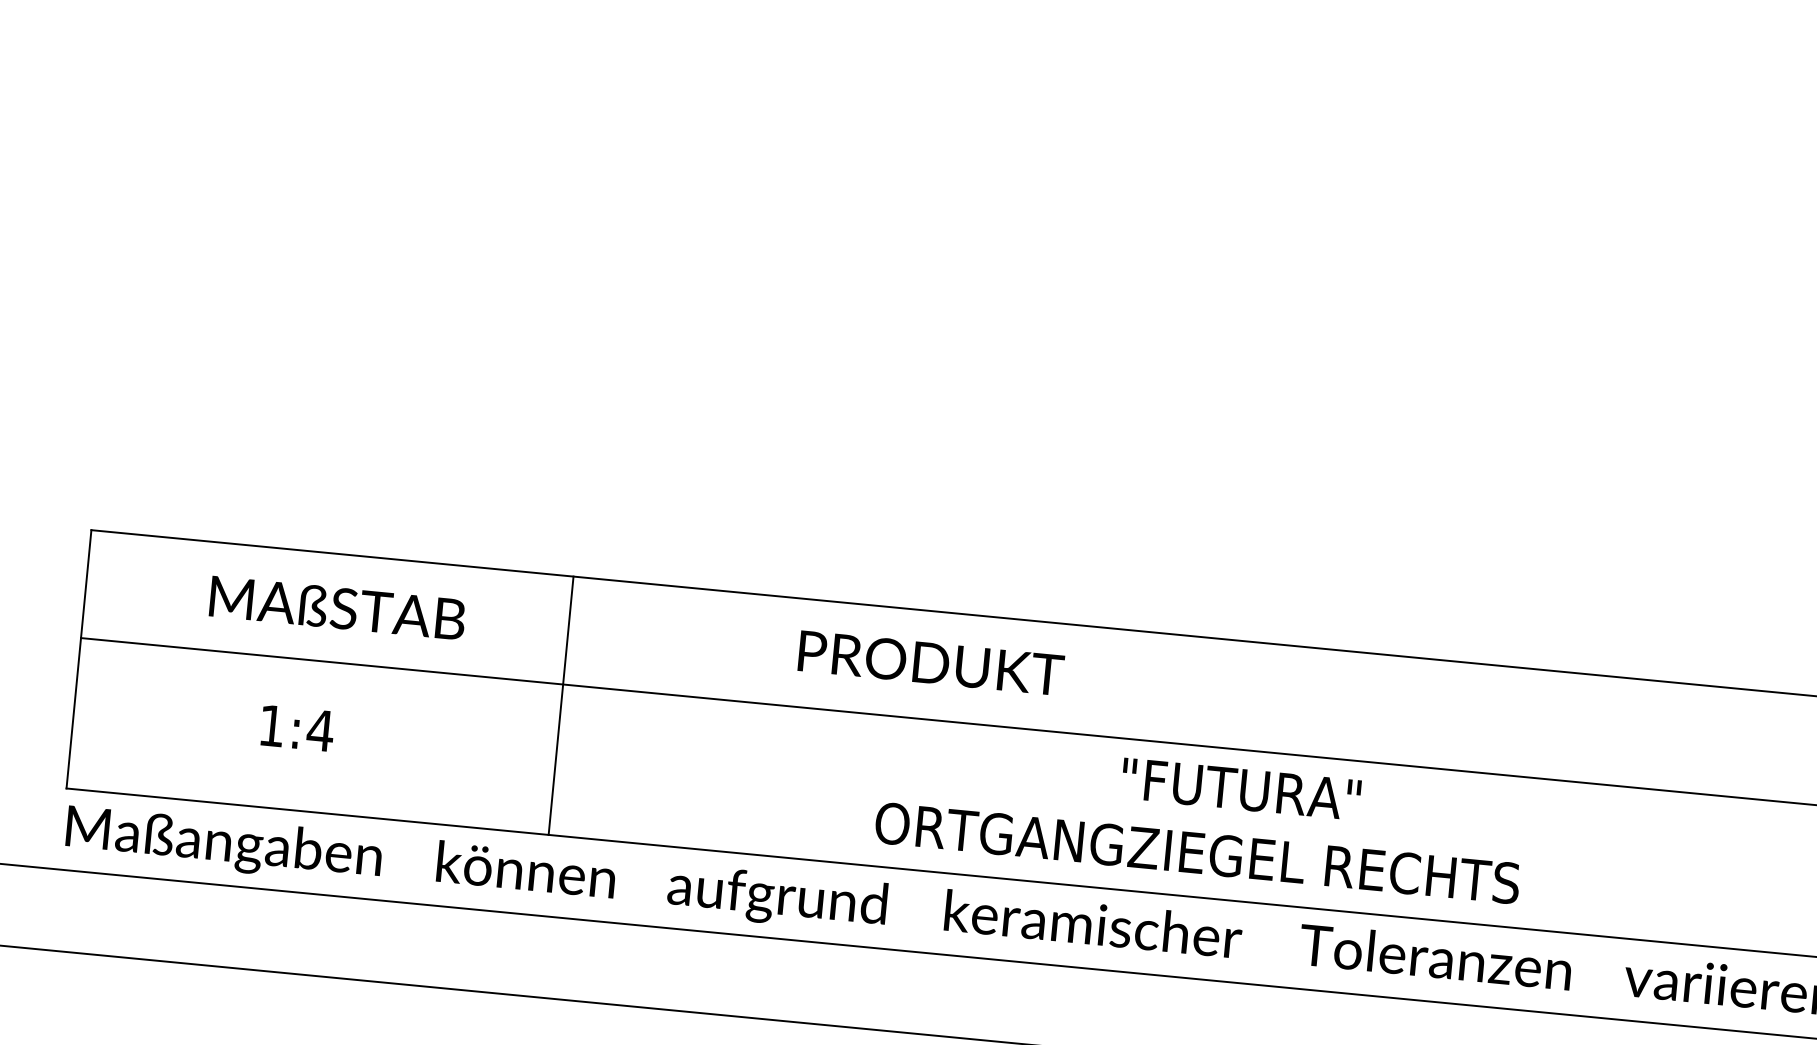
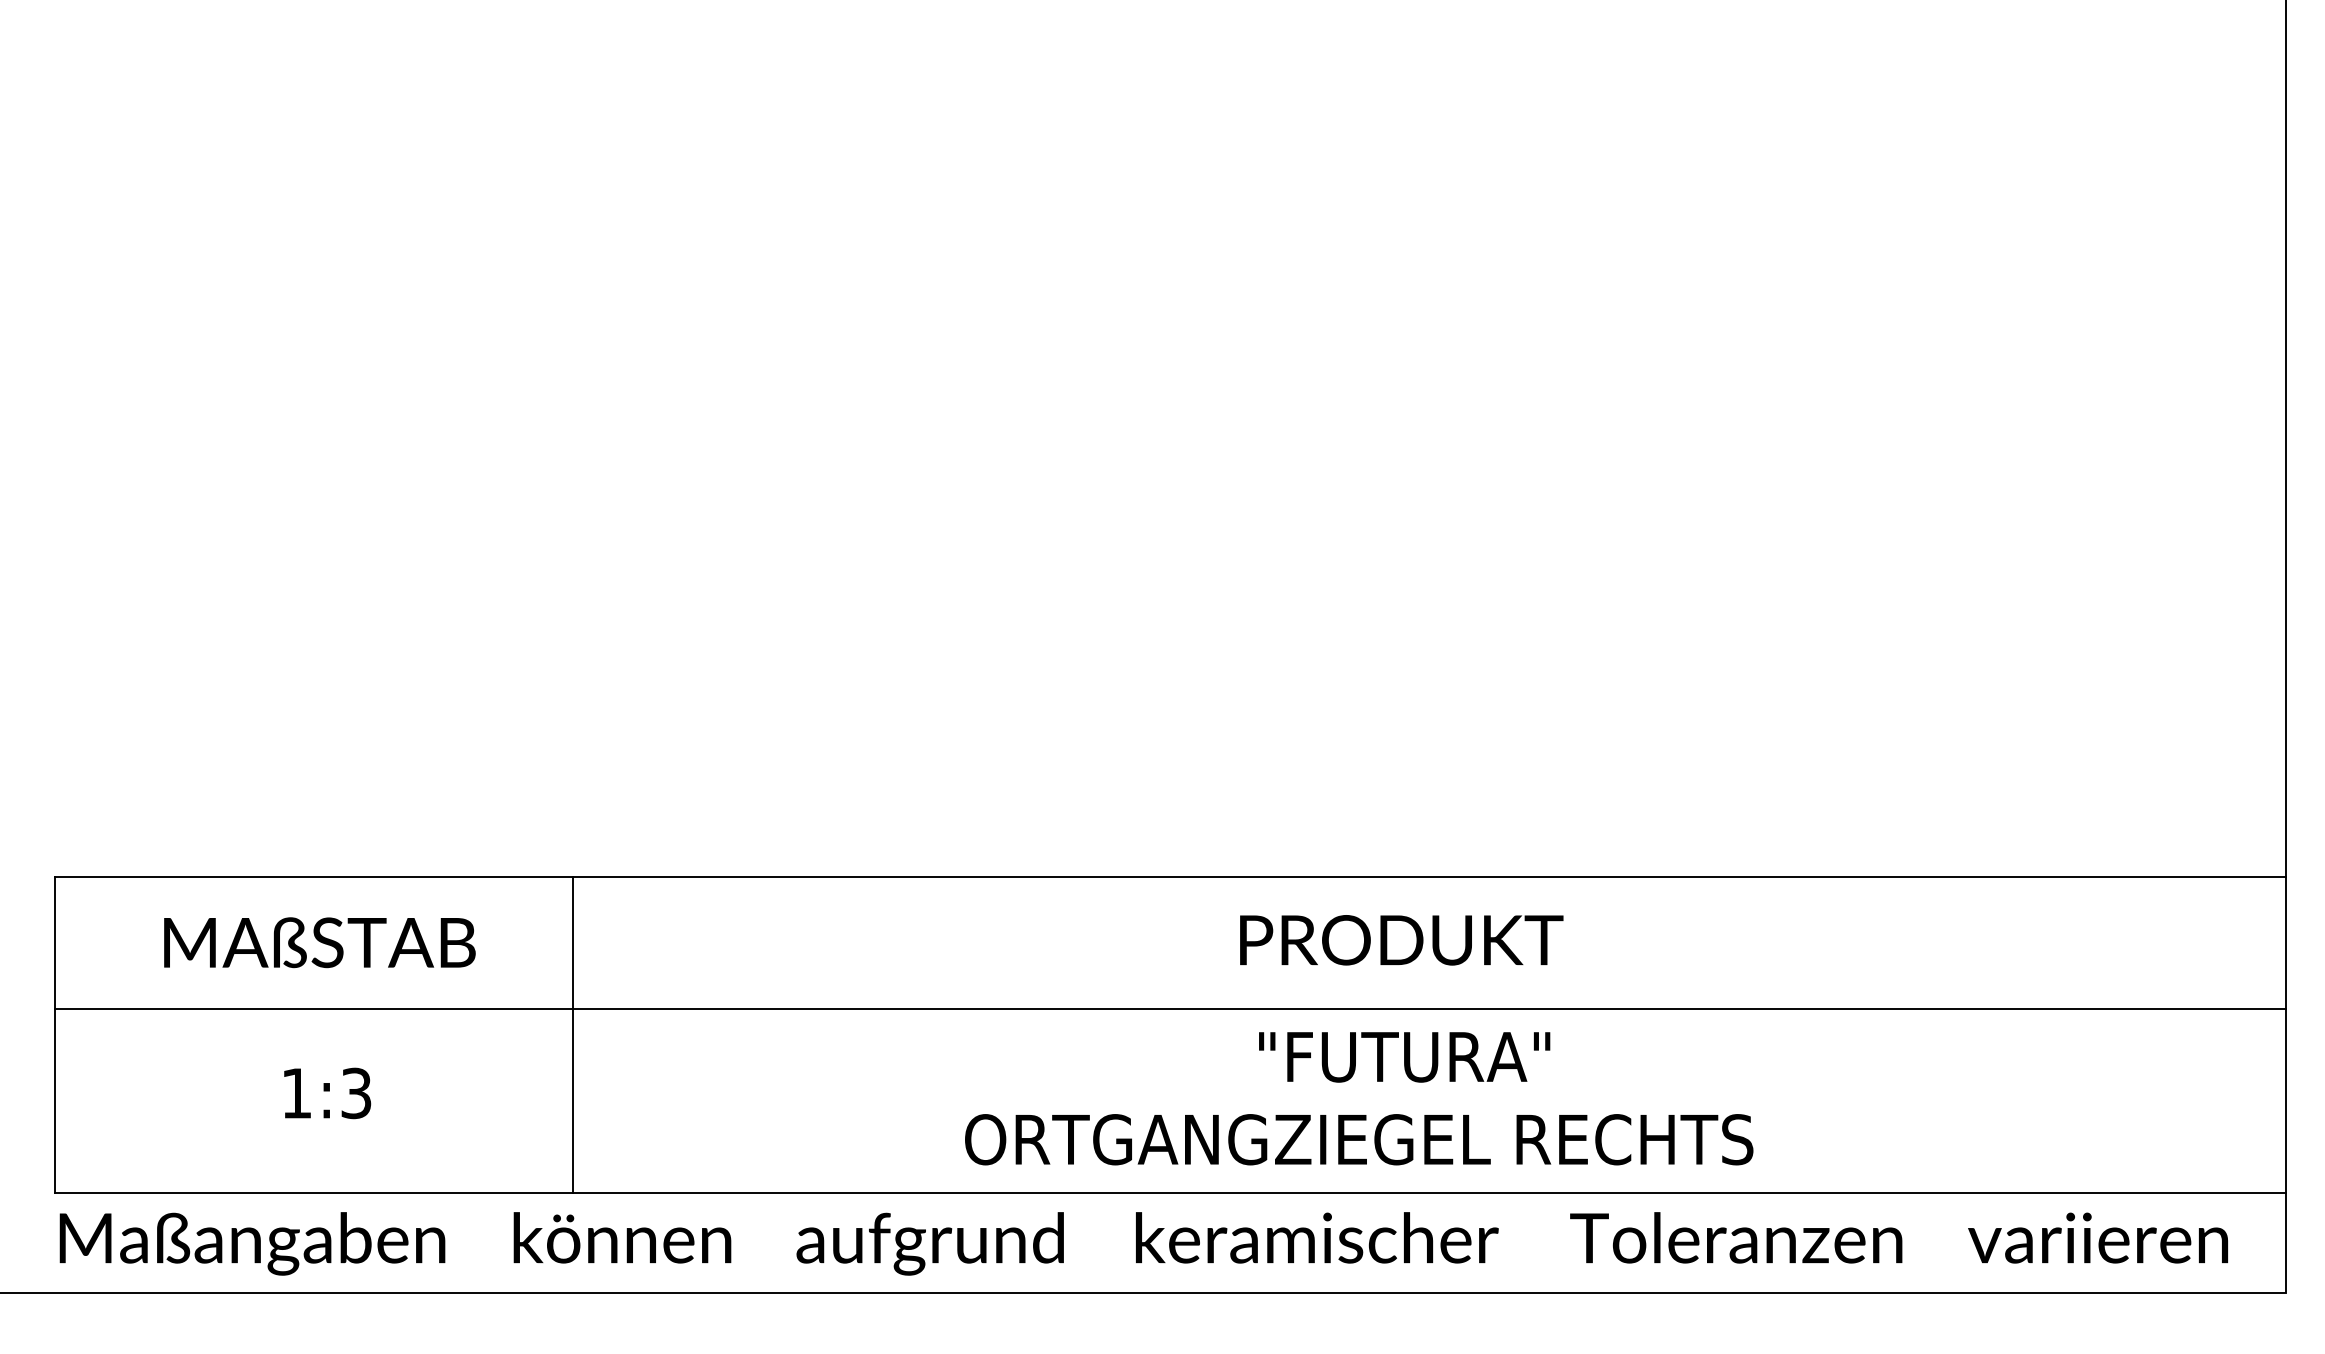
text: (337, 607) -> (319, 942), moved
text: (931, 663) -> (1401, 940), moved
line: (561, 705) -> (573, 1034), moved
text: (320, 730) -> (356, 1093), 1:4 -> 1:3
text: (1201, 819) -> (1359, 1098), moved

